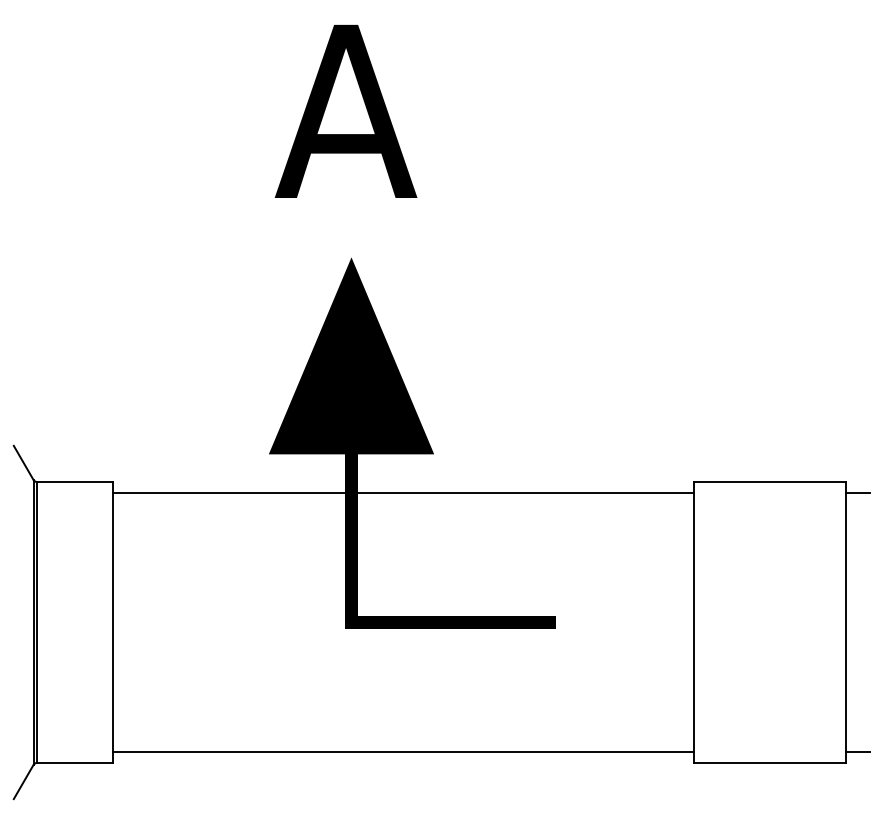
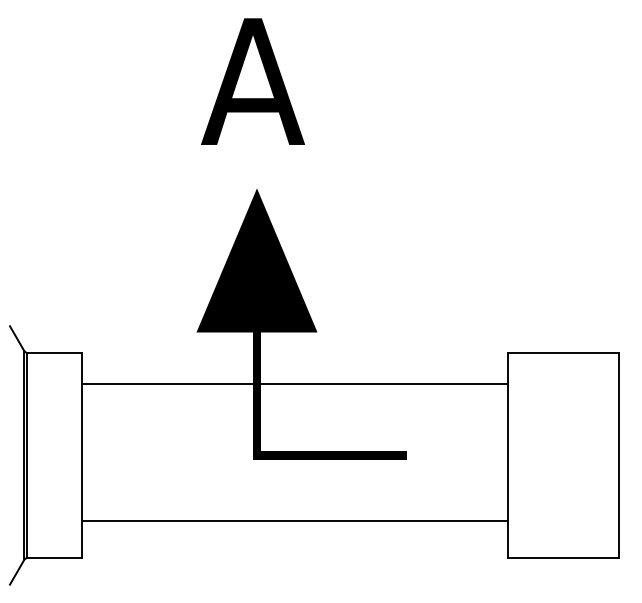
line: (403, 493) -> (295, 384), moved
line: (858, 493) -> (627, 361), removed
line: (403, 751) -> (295, 520), moved
line: (858, 751) -> (627, 549), removed

